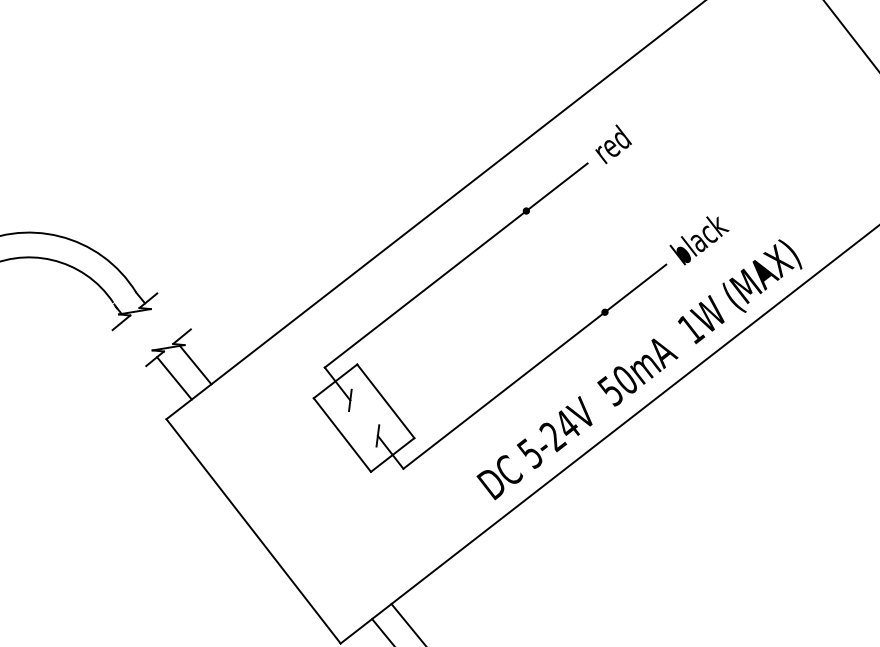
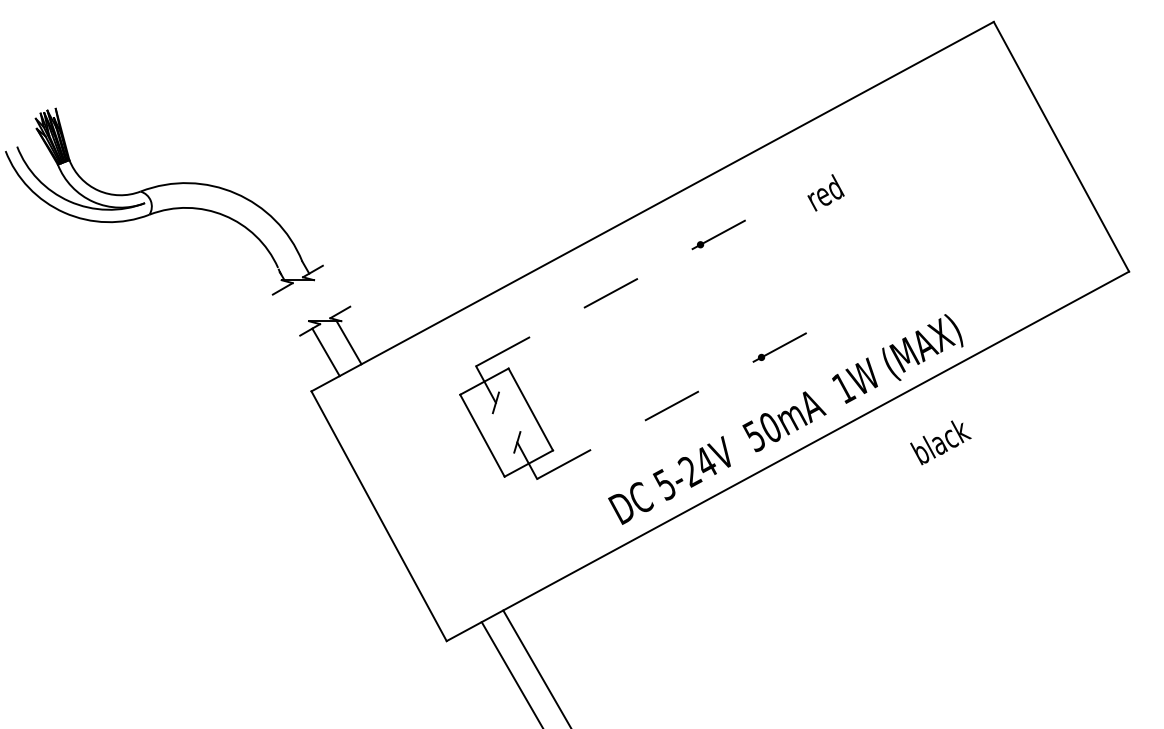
text: (612, 143) -> (825, 192), moved
text: (699, 239) -> (940, 442), moved
line: (456, 264) -> (622, 286), solid -> dashed
line: (534, 366) -> (683, 399), solid -> dashed

